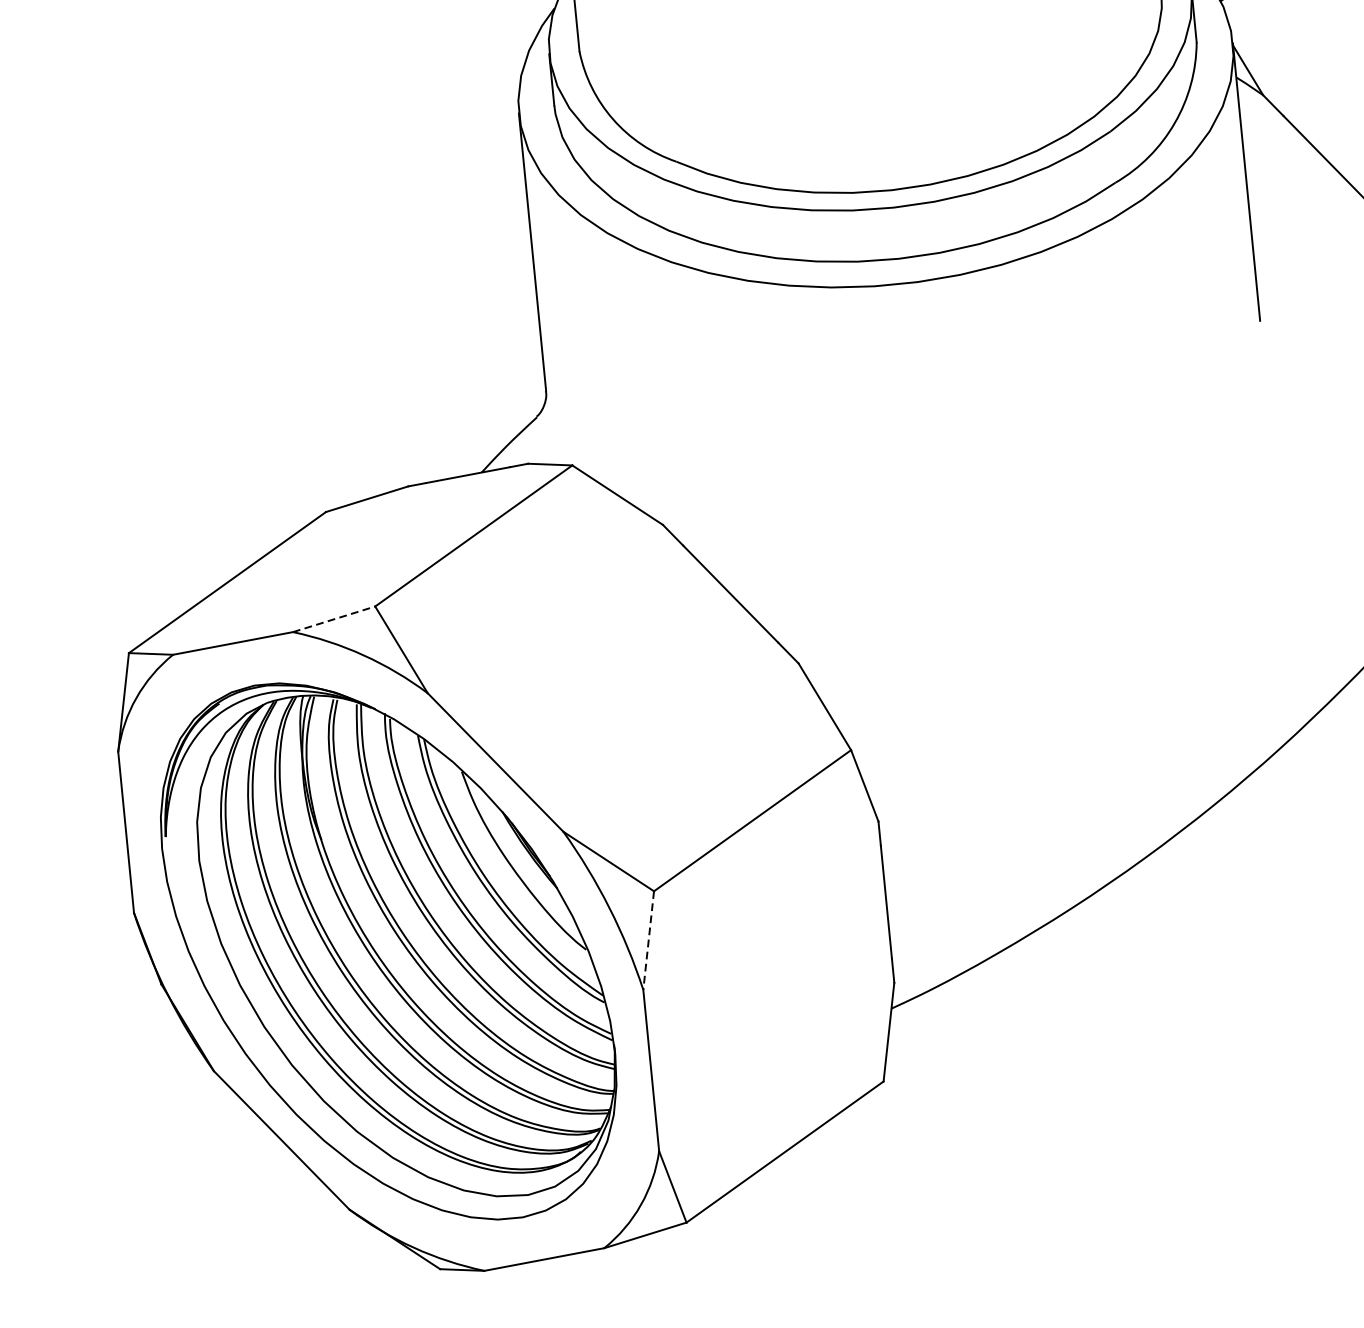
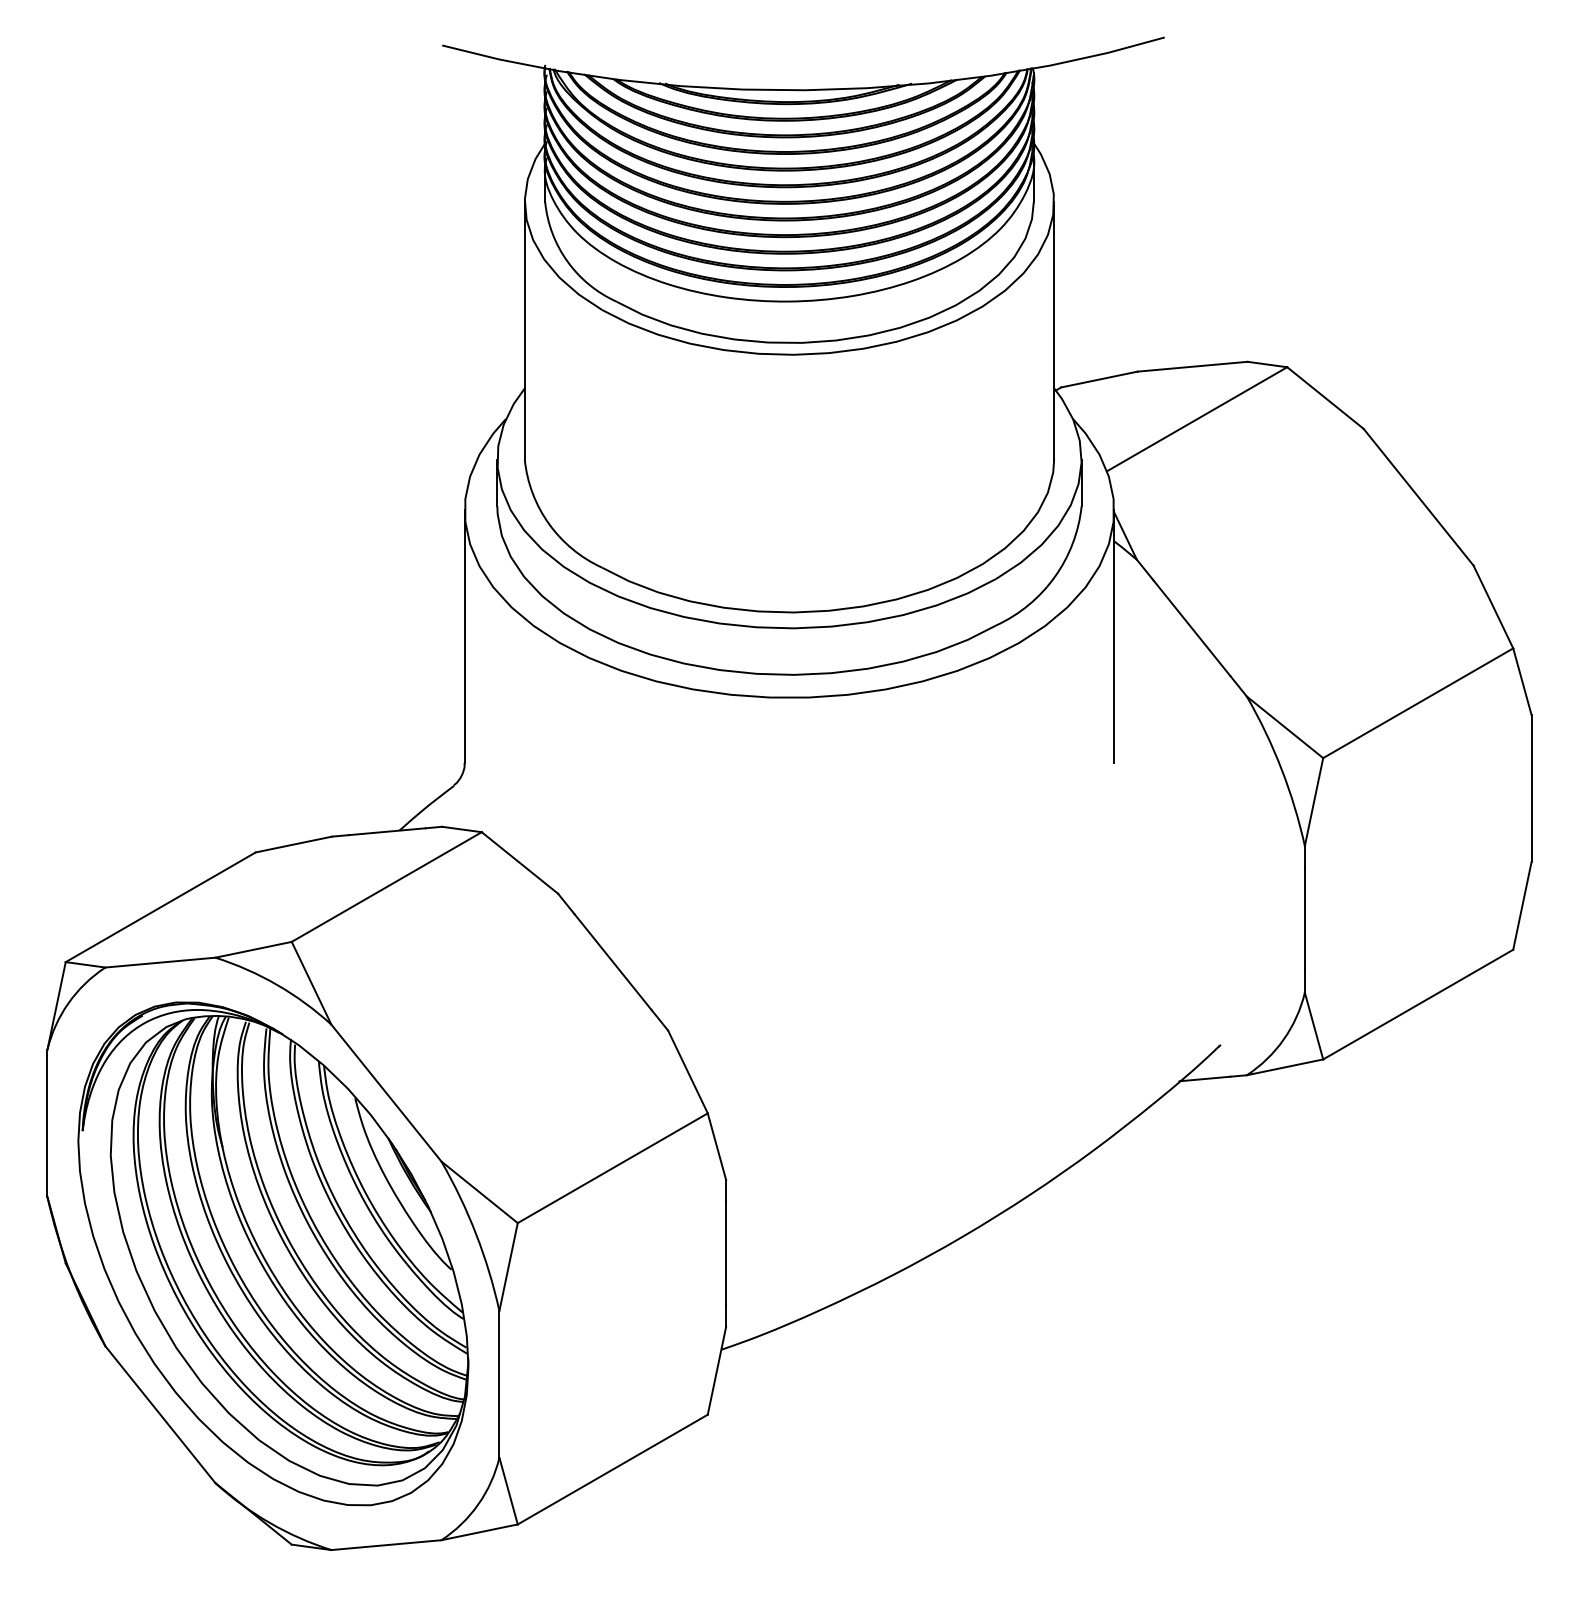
line: (333, 618) -> (253, 949), dashed -> solid
line: (648, 941) -> (508, 1267), dashed -> solid

